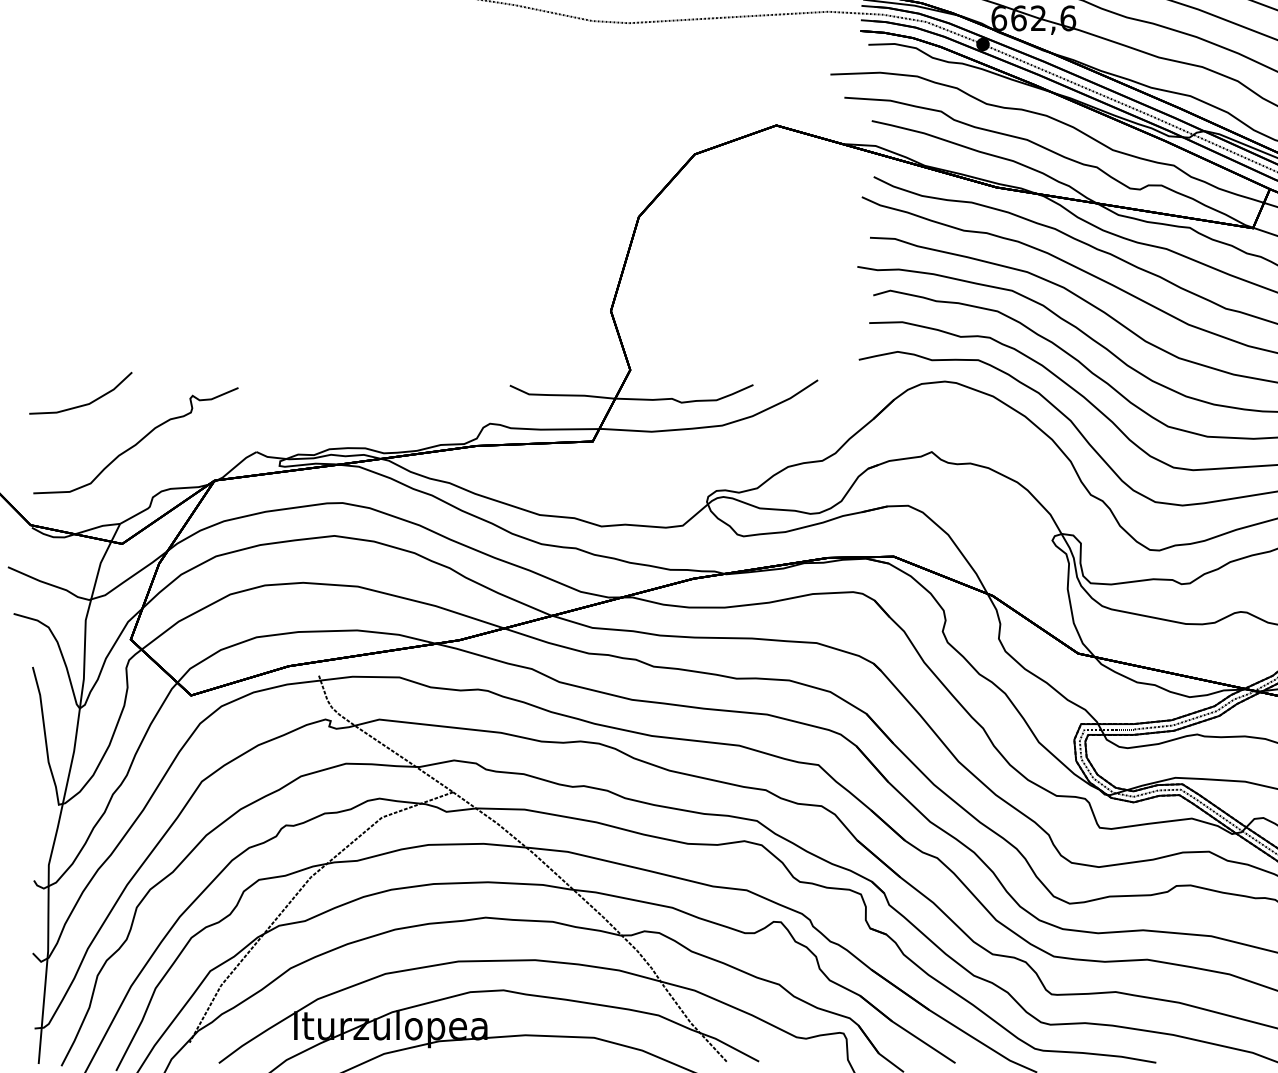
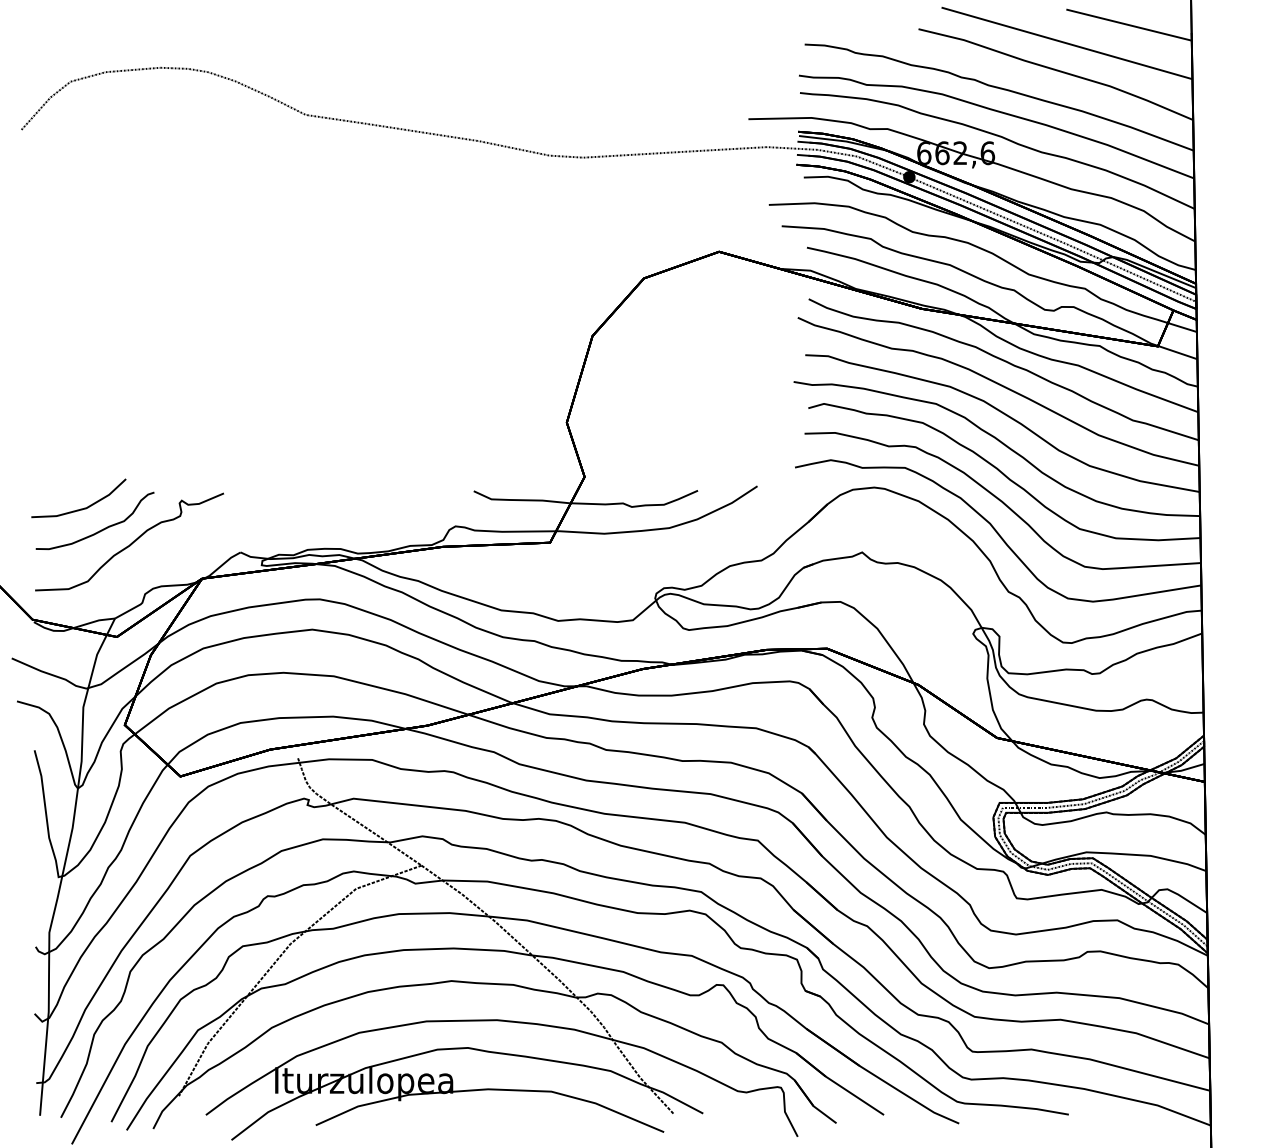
curve: (103, 428) -> (99, 530), added

